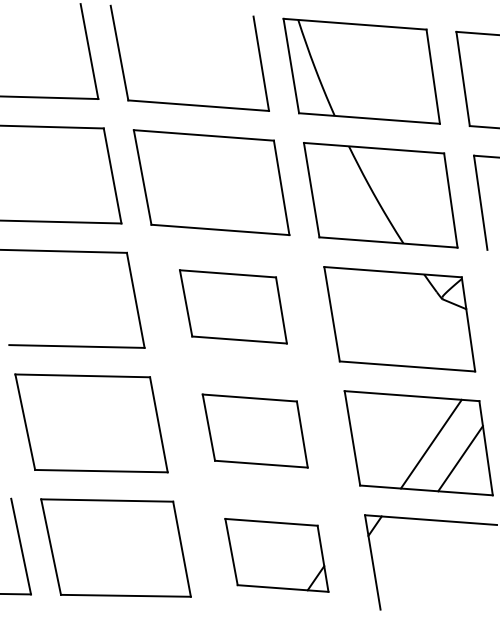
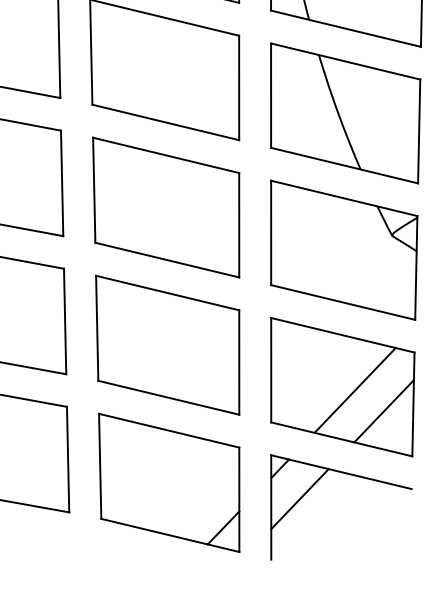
part: (233, 306) -> (166, 207), size x1.43
part: (255, 430) -> (168, 344), size x1.43
line: (397, 550) -> (299, 498), added
part: (276, 555) -> (168, 483), size x1.43

